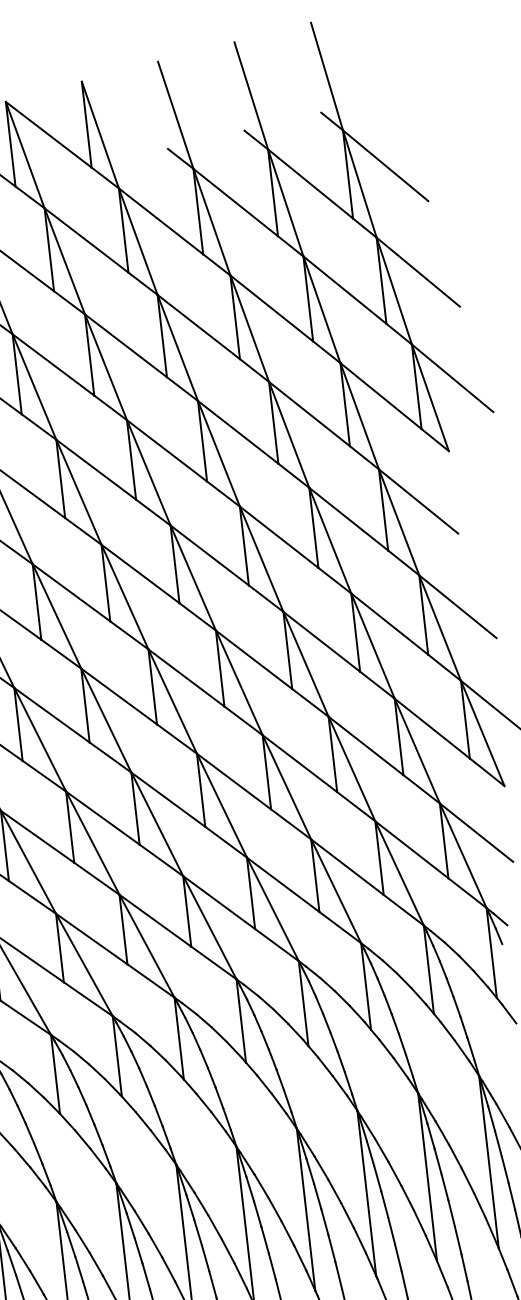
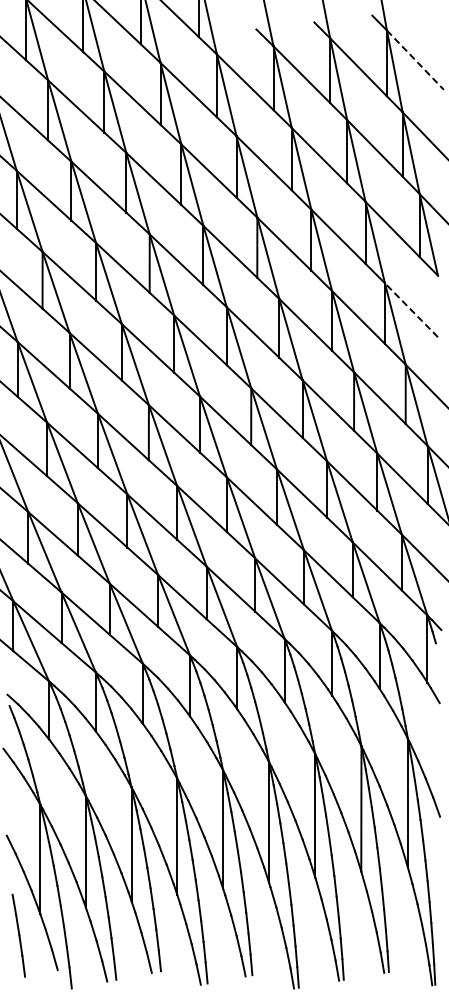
line: (385, 166) -> (415, 60), solid -> dashed
line: (418, 501) -> (411, 310), solid -> dashed

